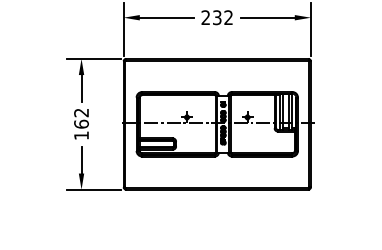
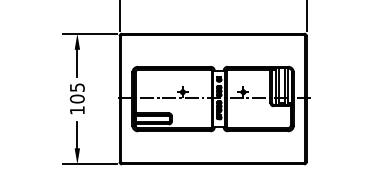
text: (81, 118) -> (77, 93), 162 -> 105

